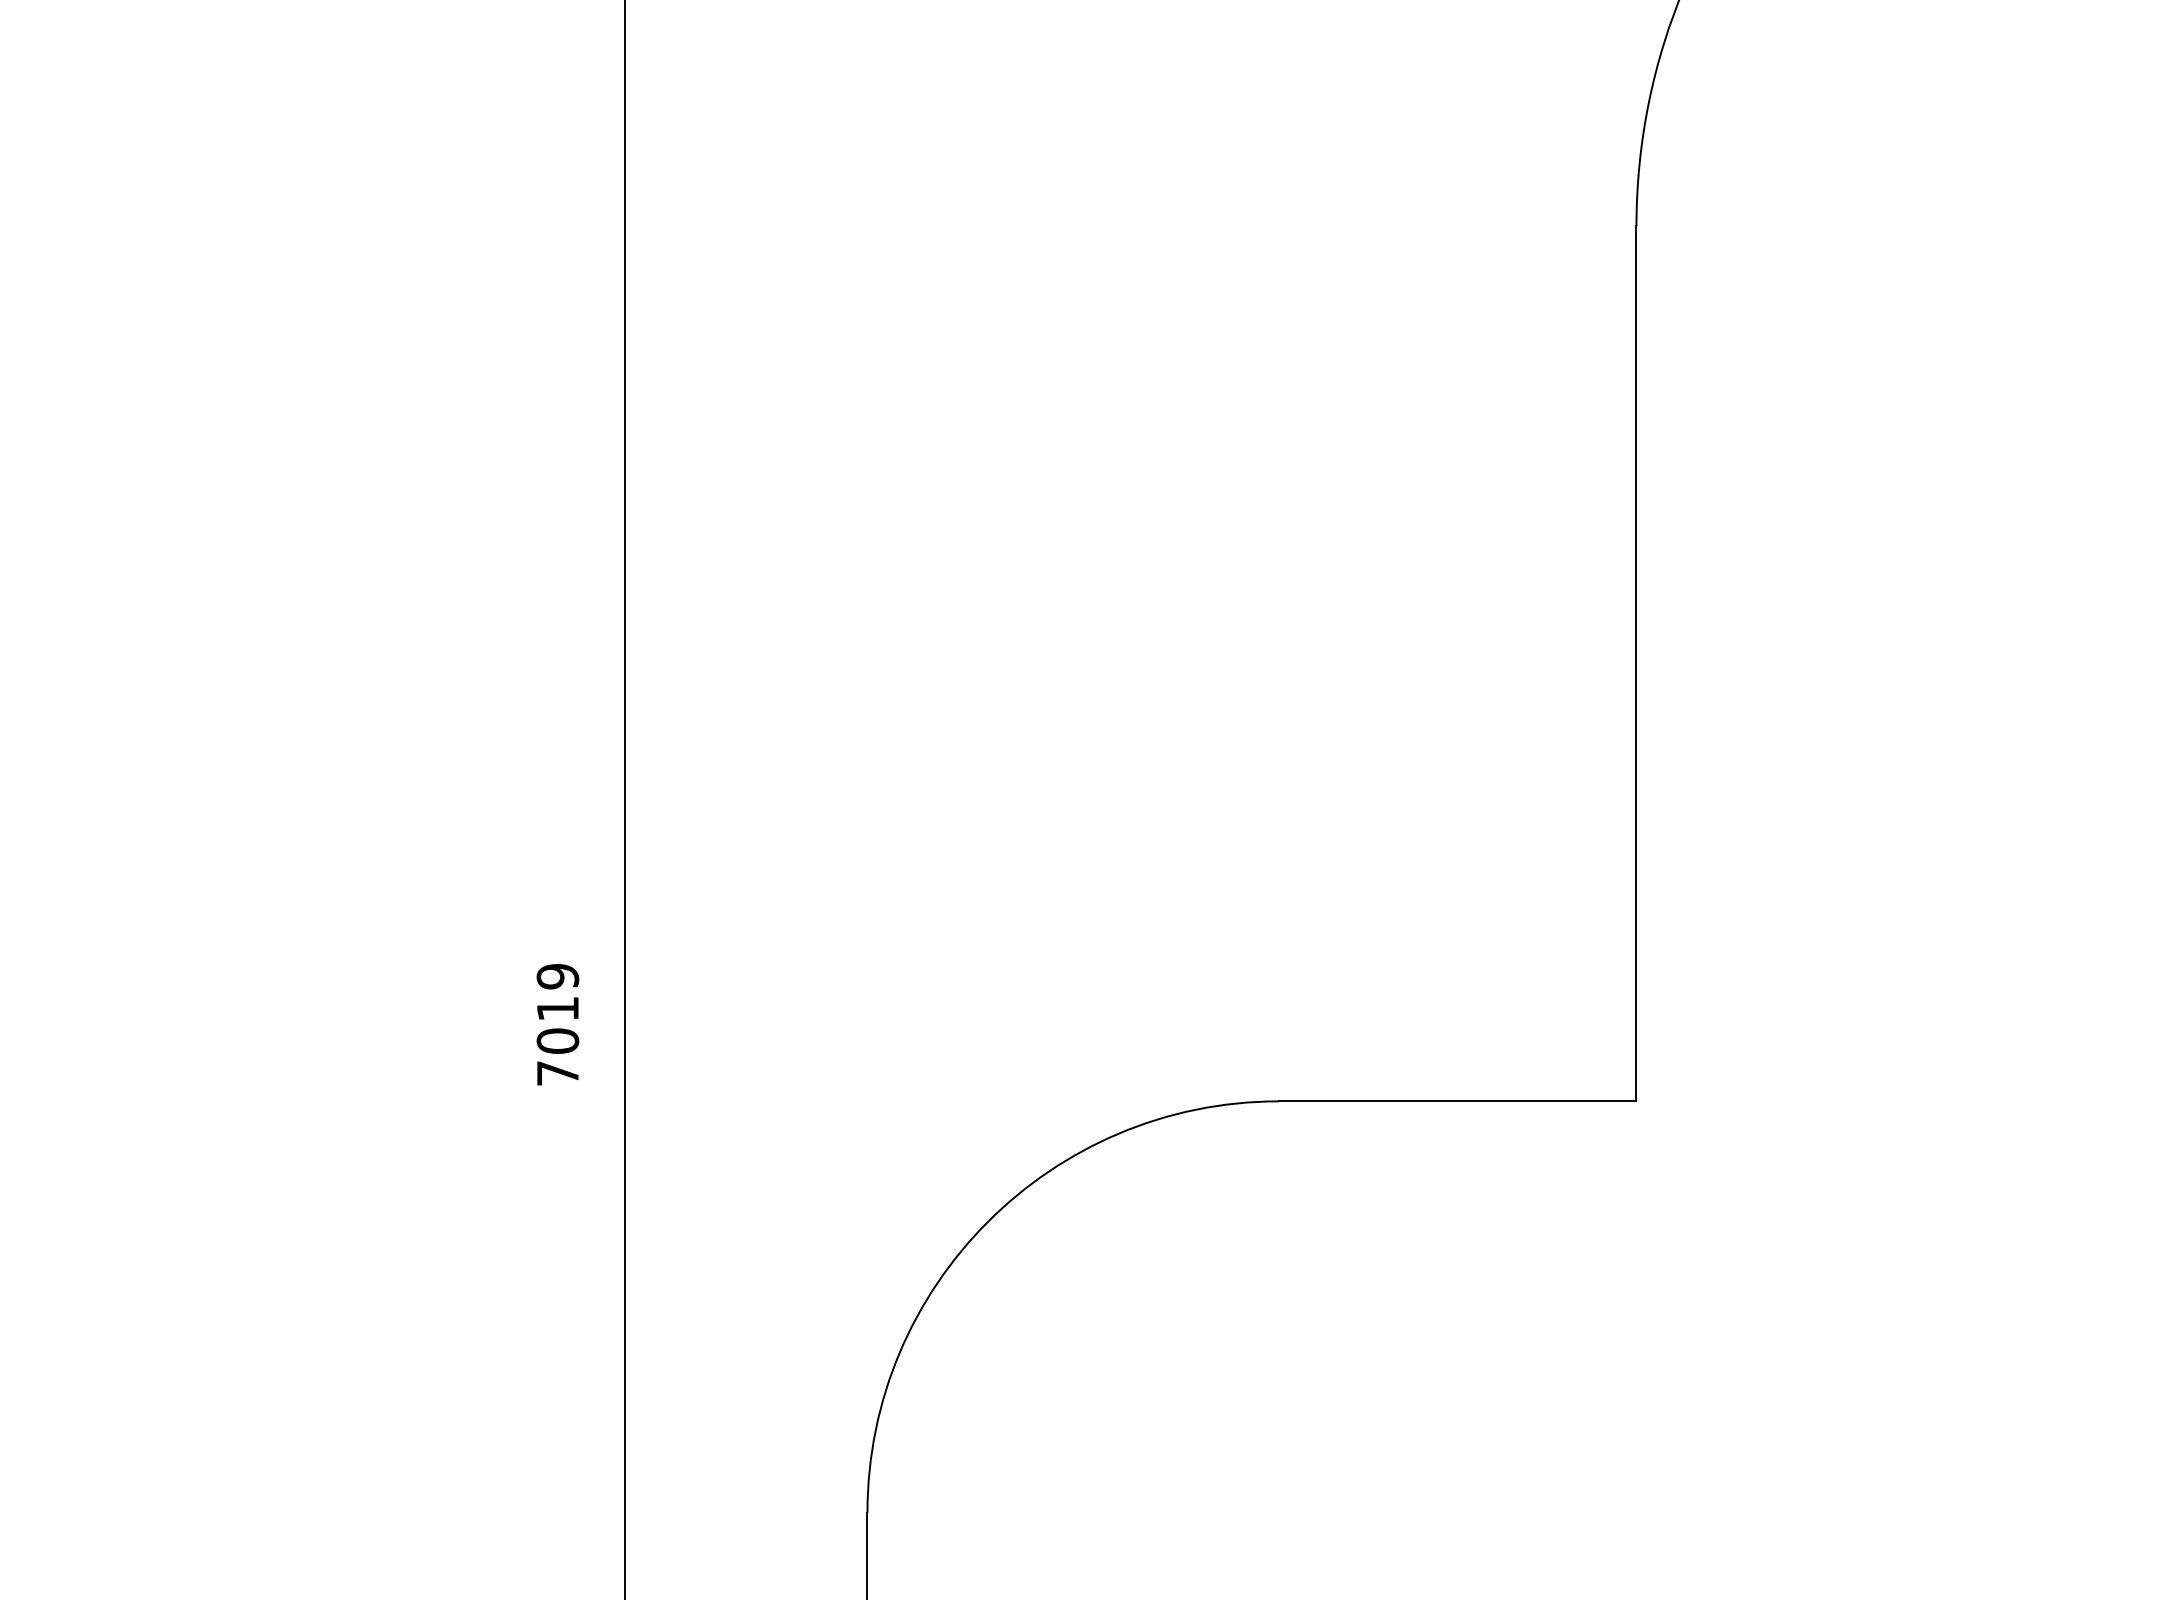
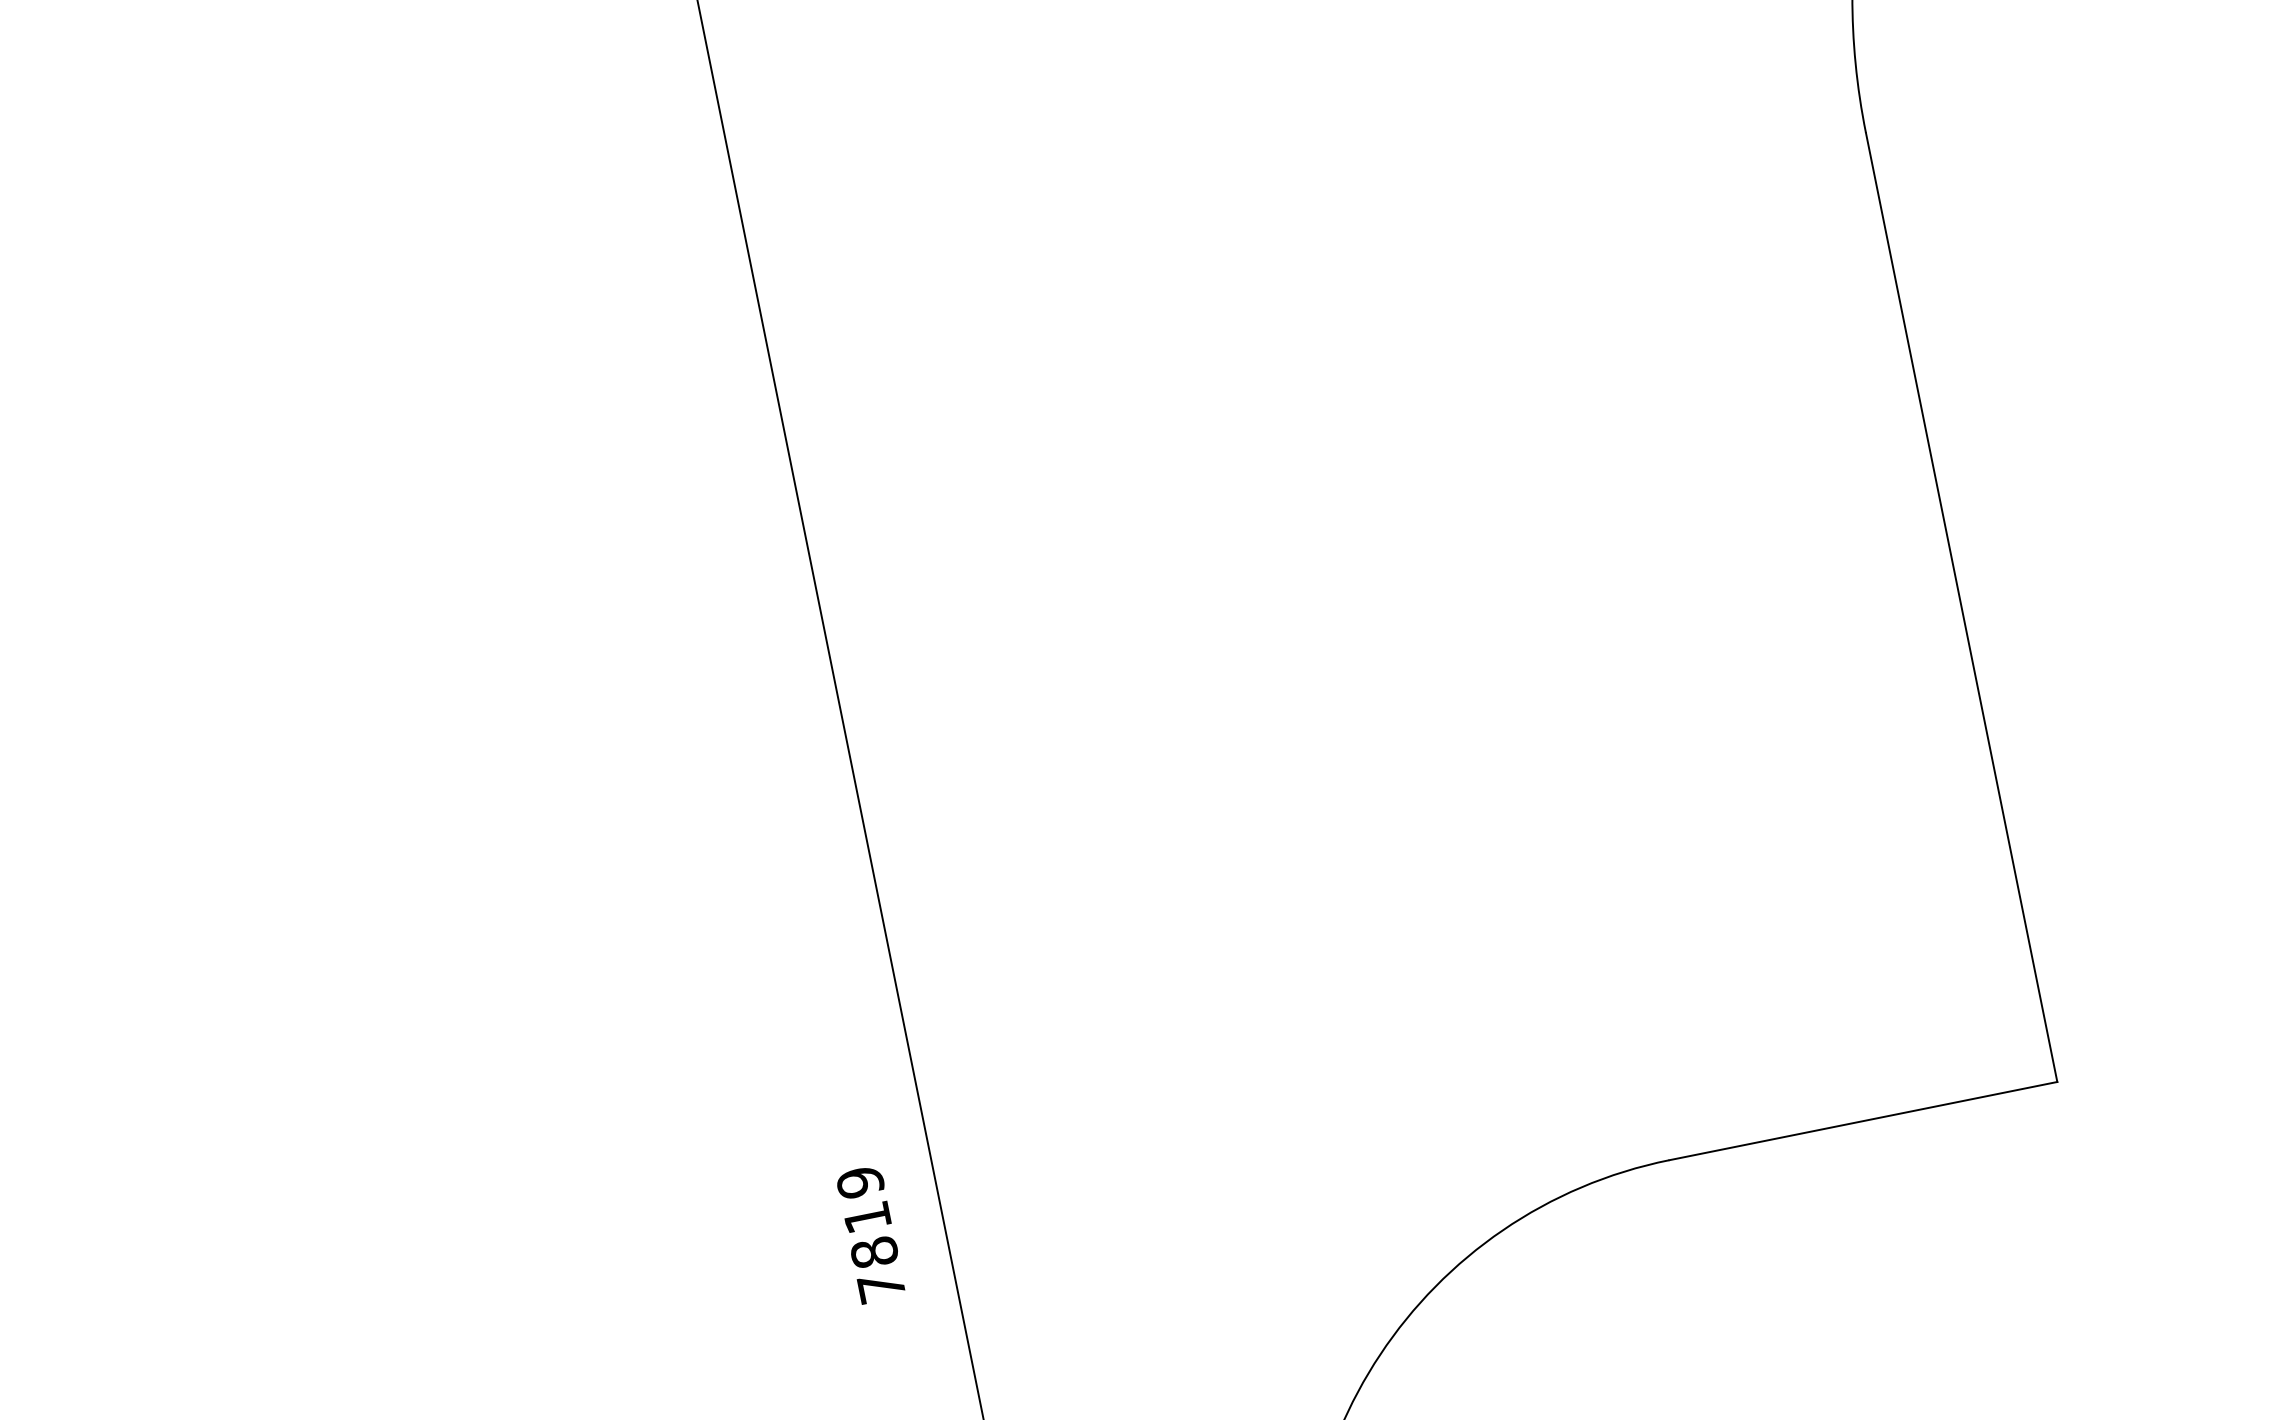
text: (557, 1040) -> (873, 1251), 7019 -> 7819

